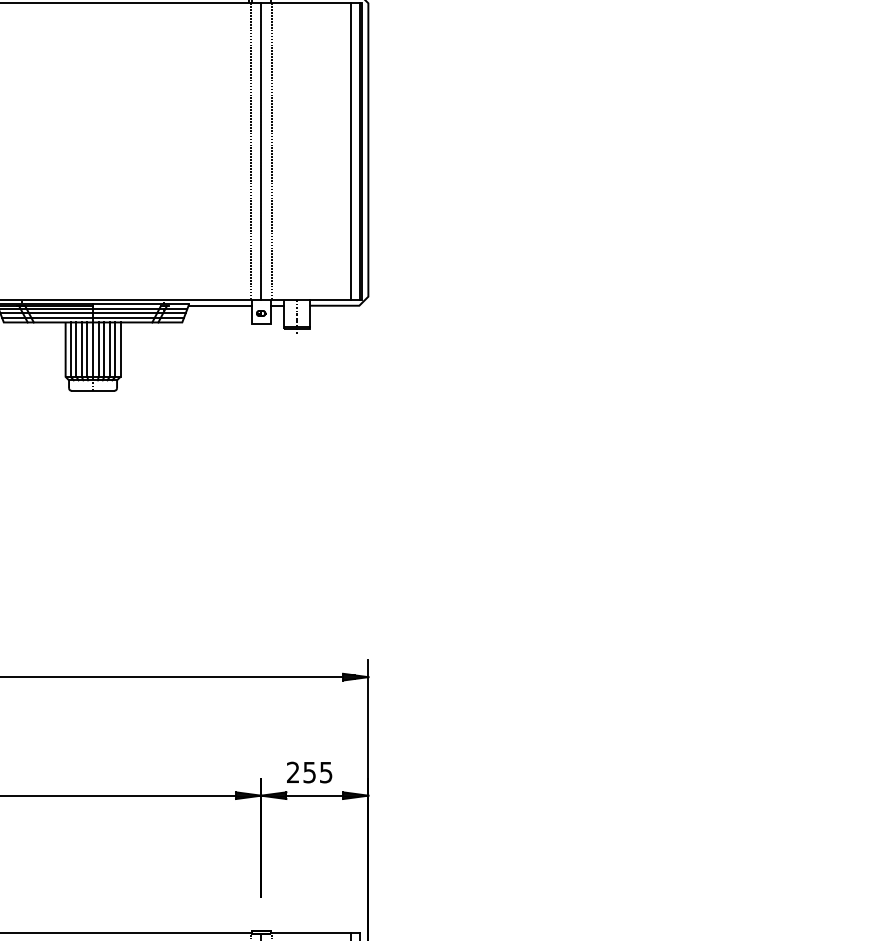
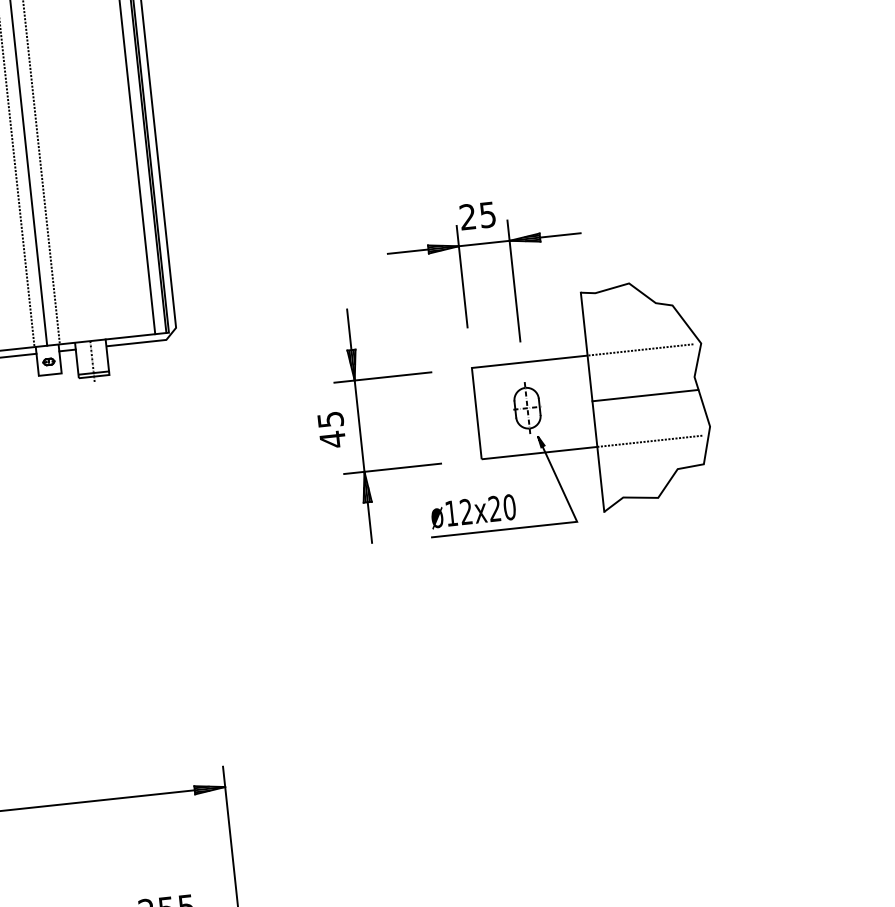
part: (636, 355) -> (507, 364), added

